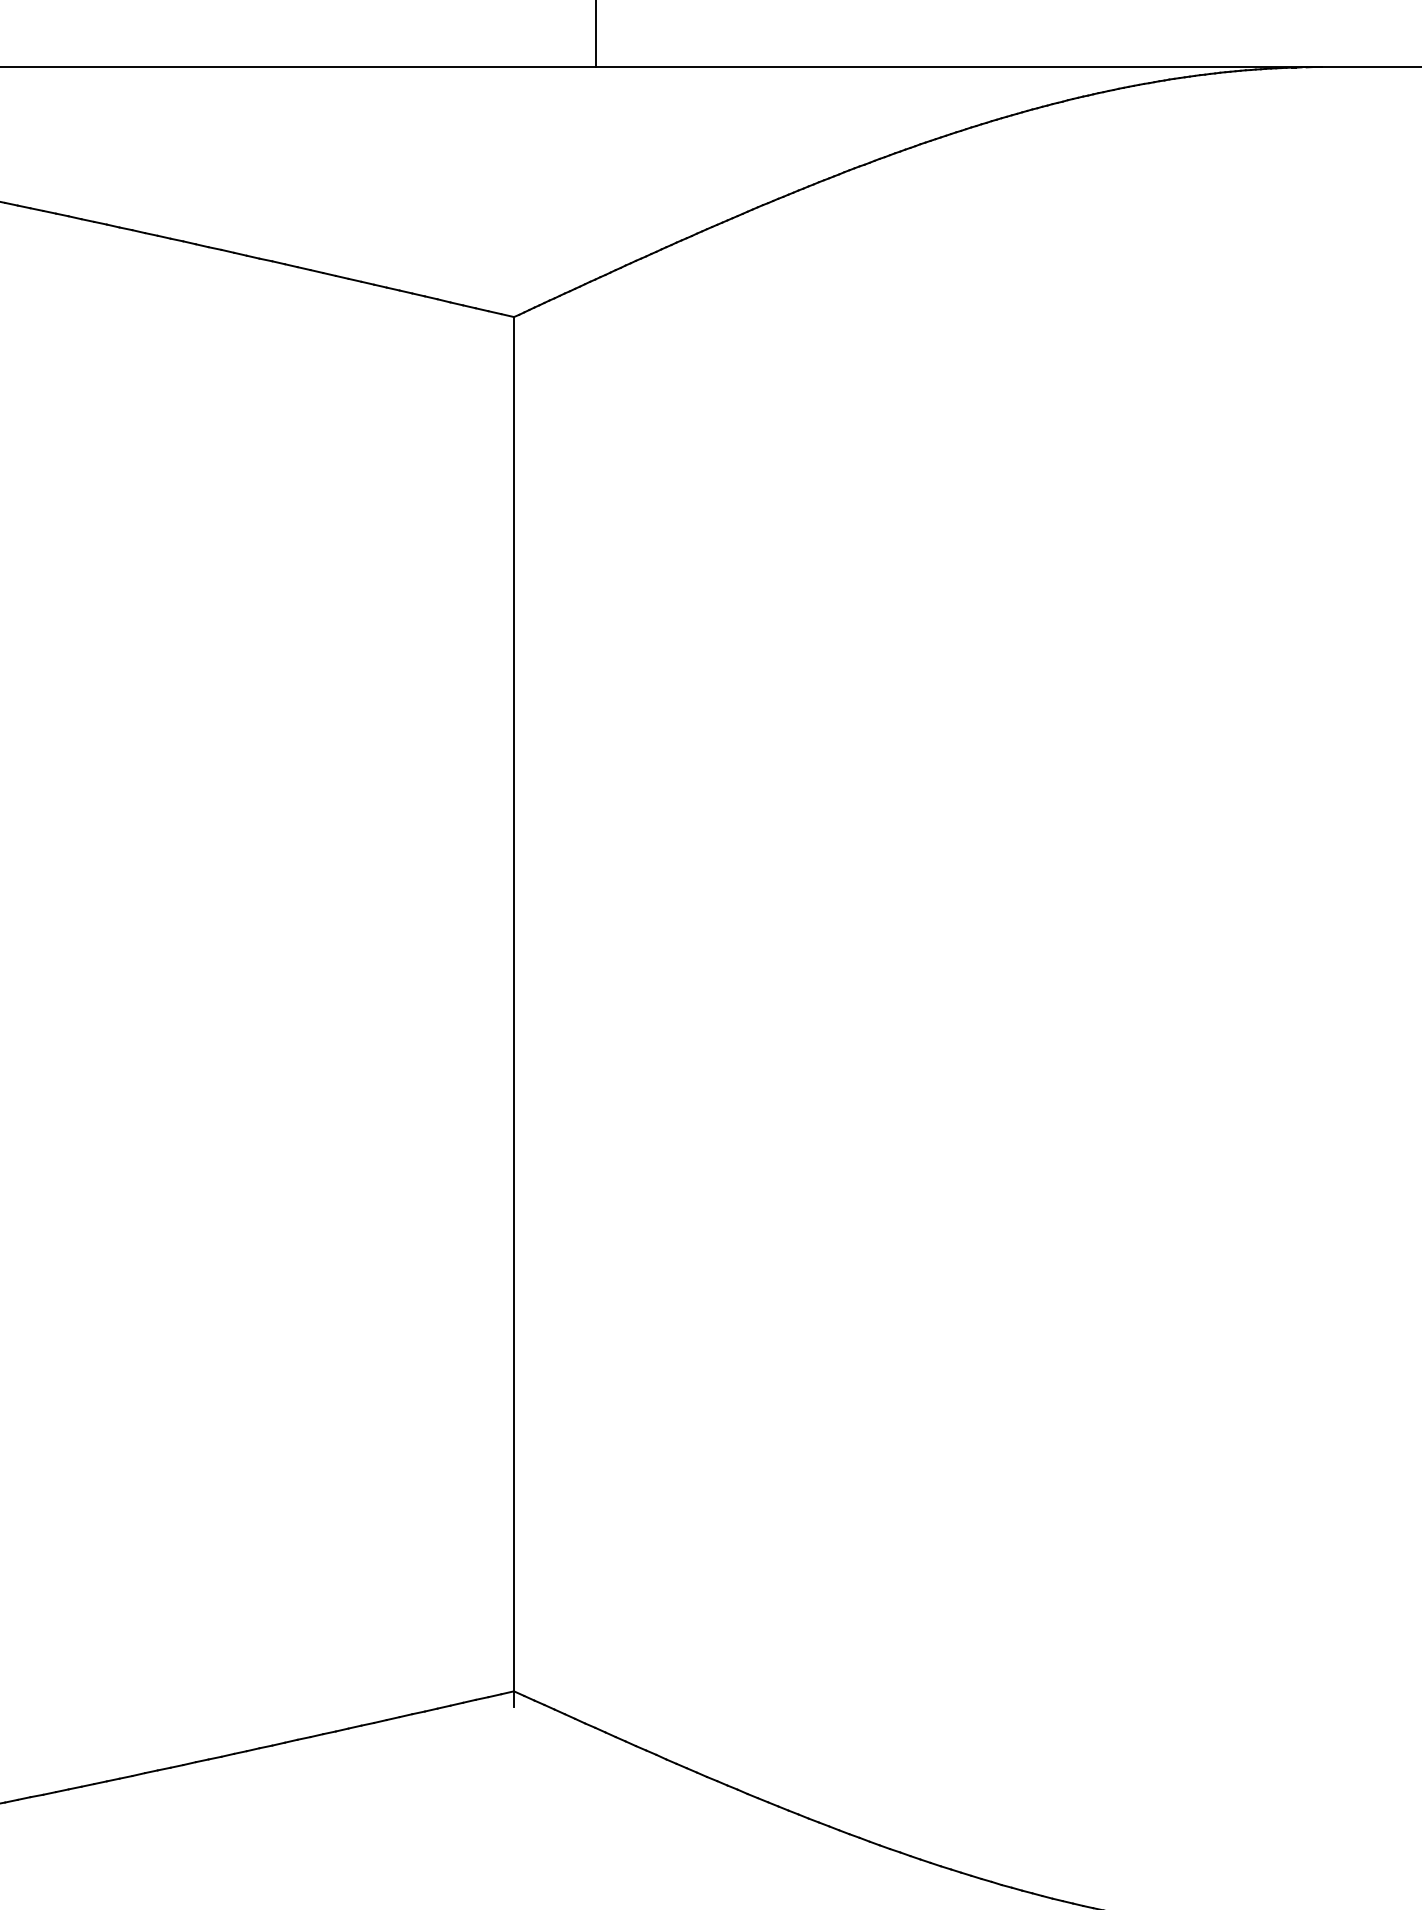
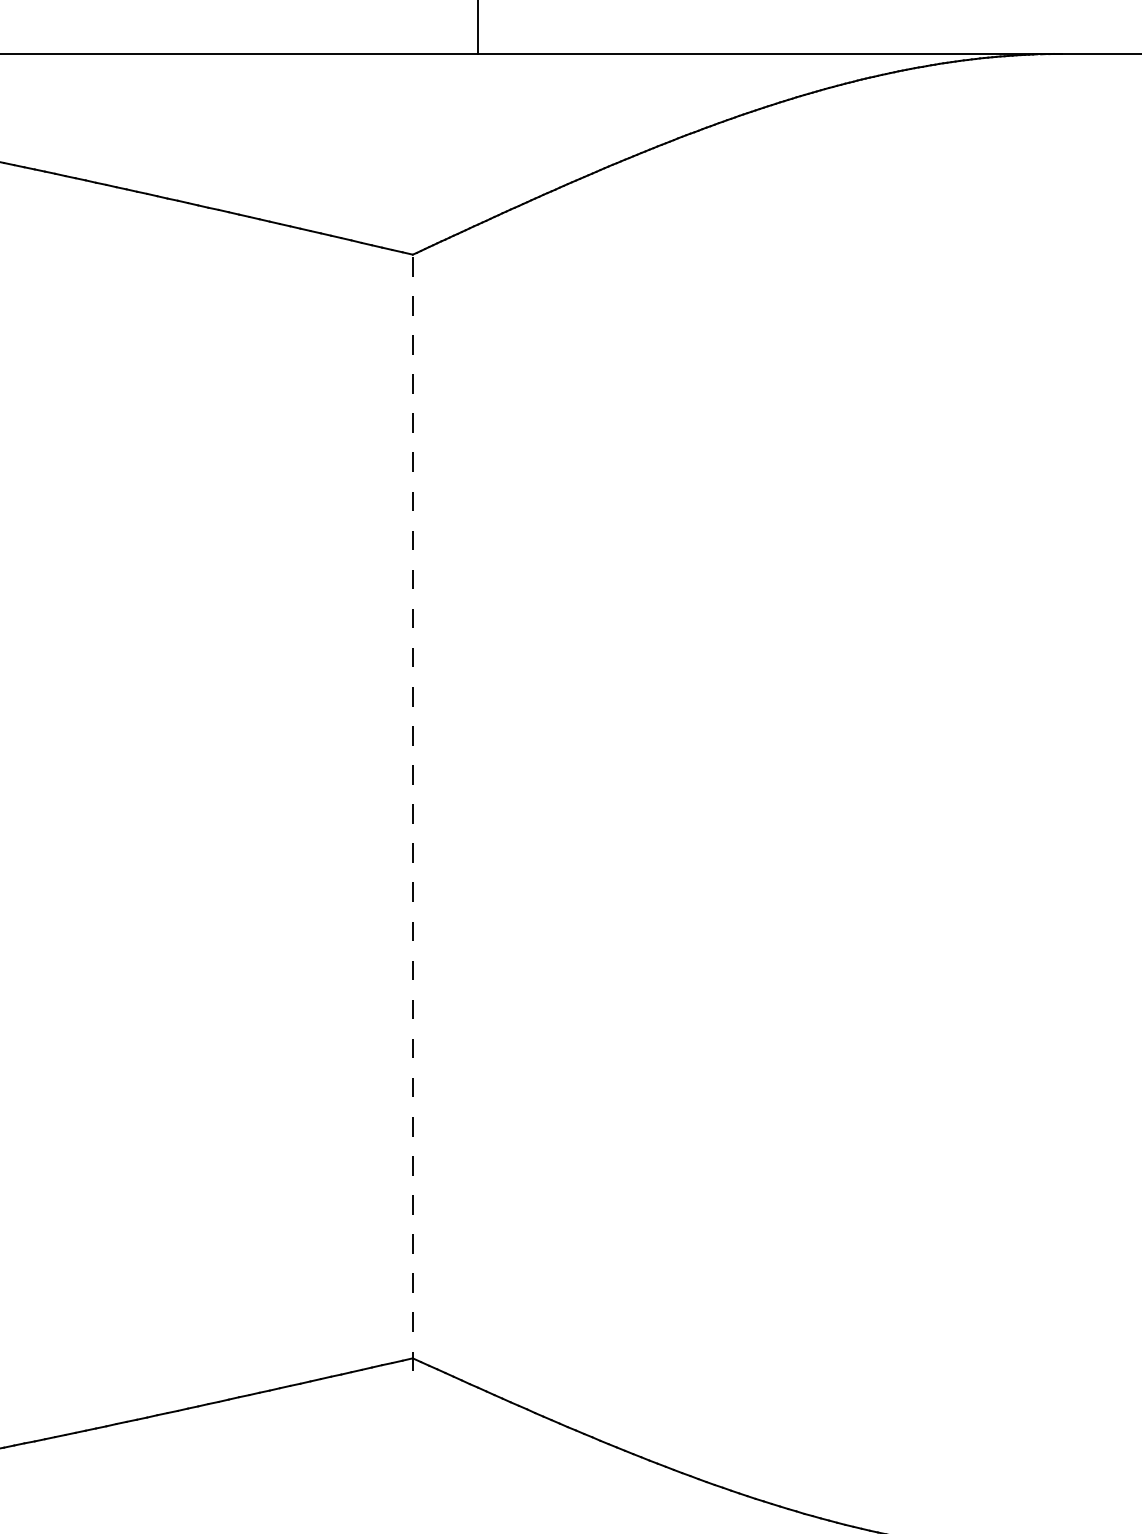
line: (514, 1011) -> (413, 812), solid -> dashed

